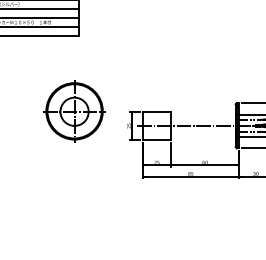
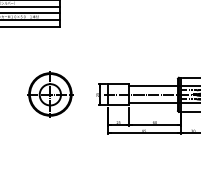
part: (74, 111) -> (50, 94), moved
line: (203, 114) -> (153, 86), added
line: (203, 137) -> (153, 103), added

